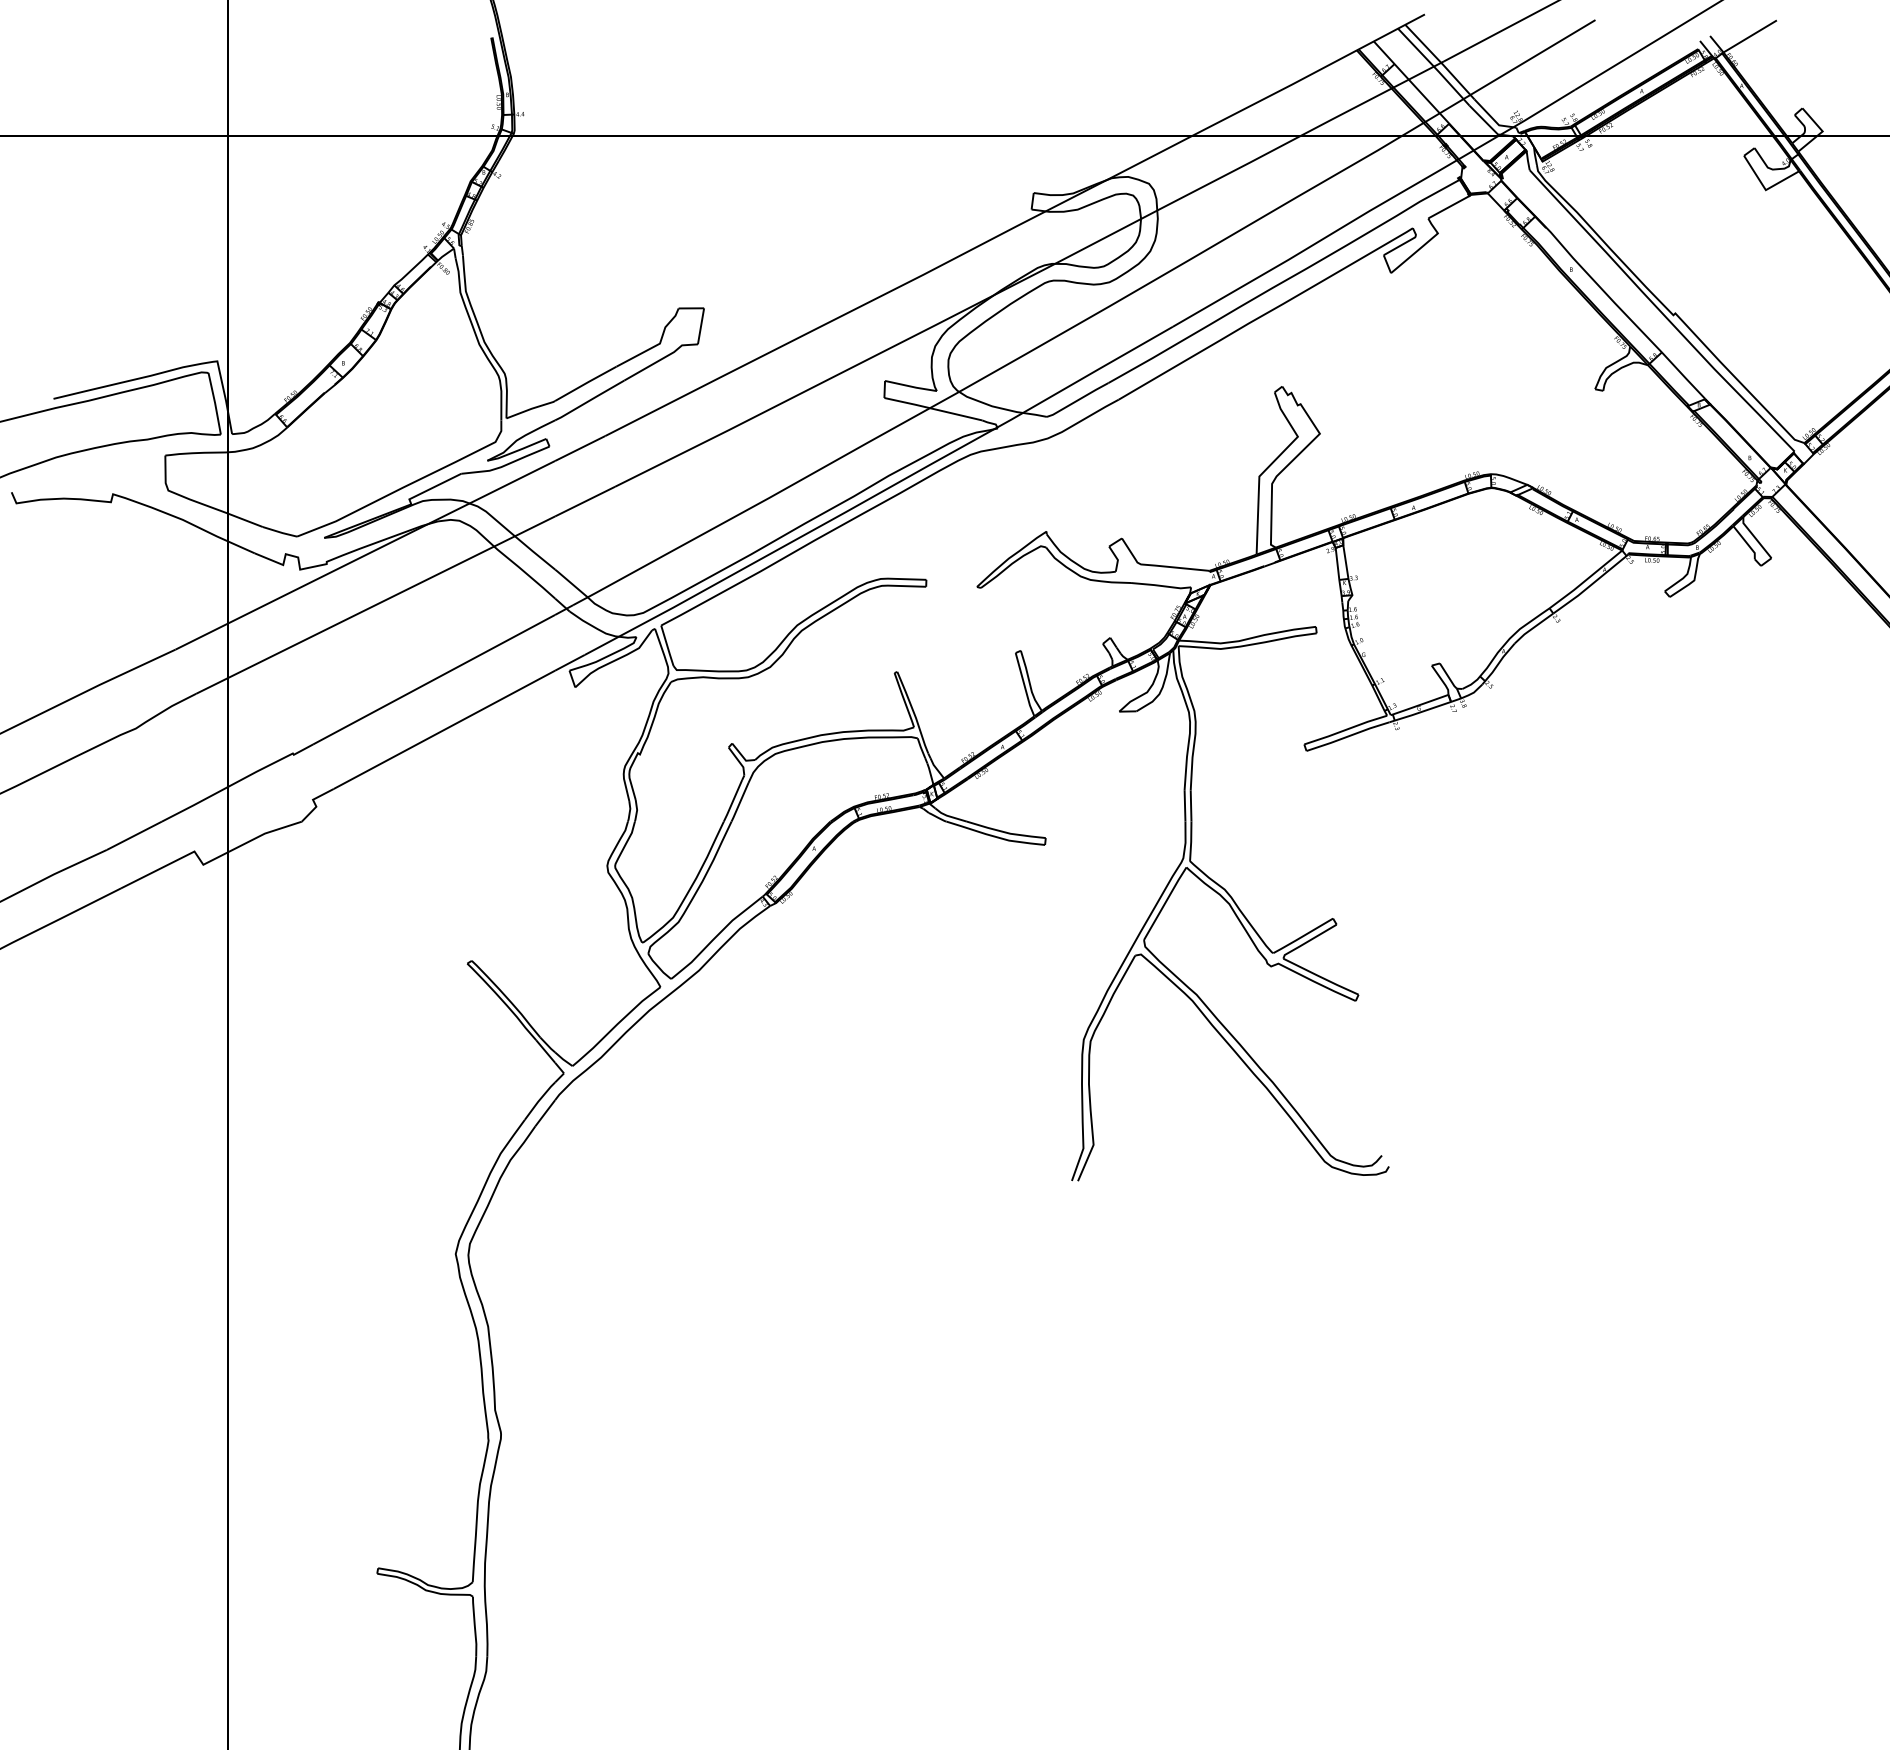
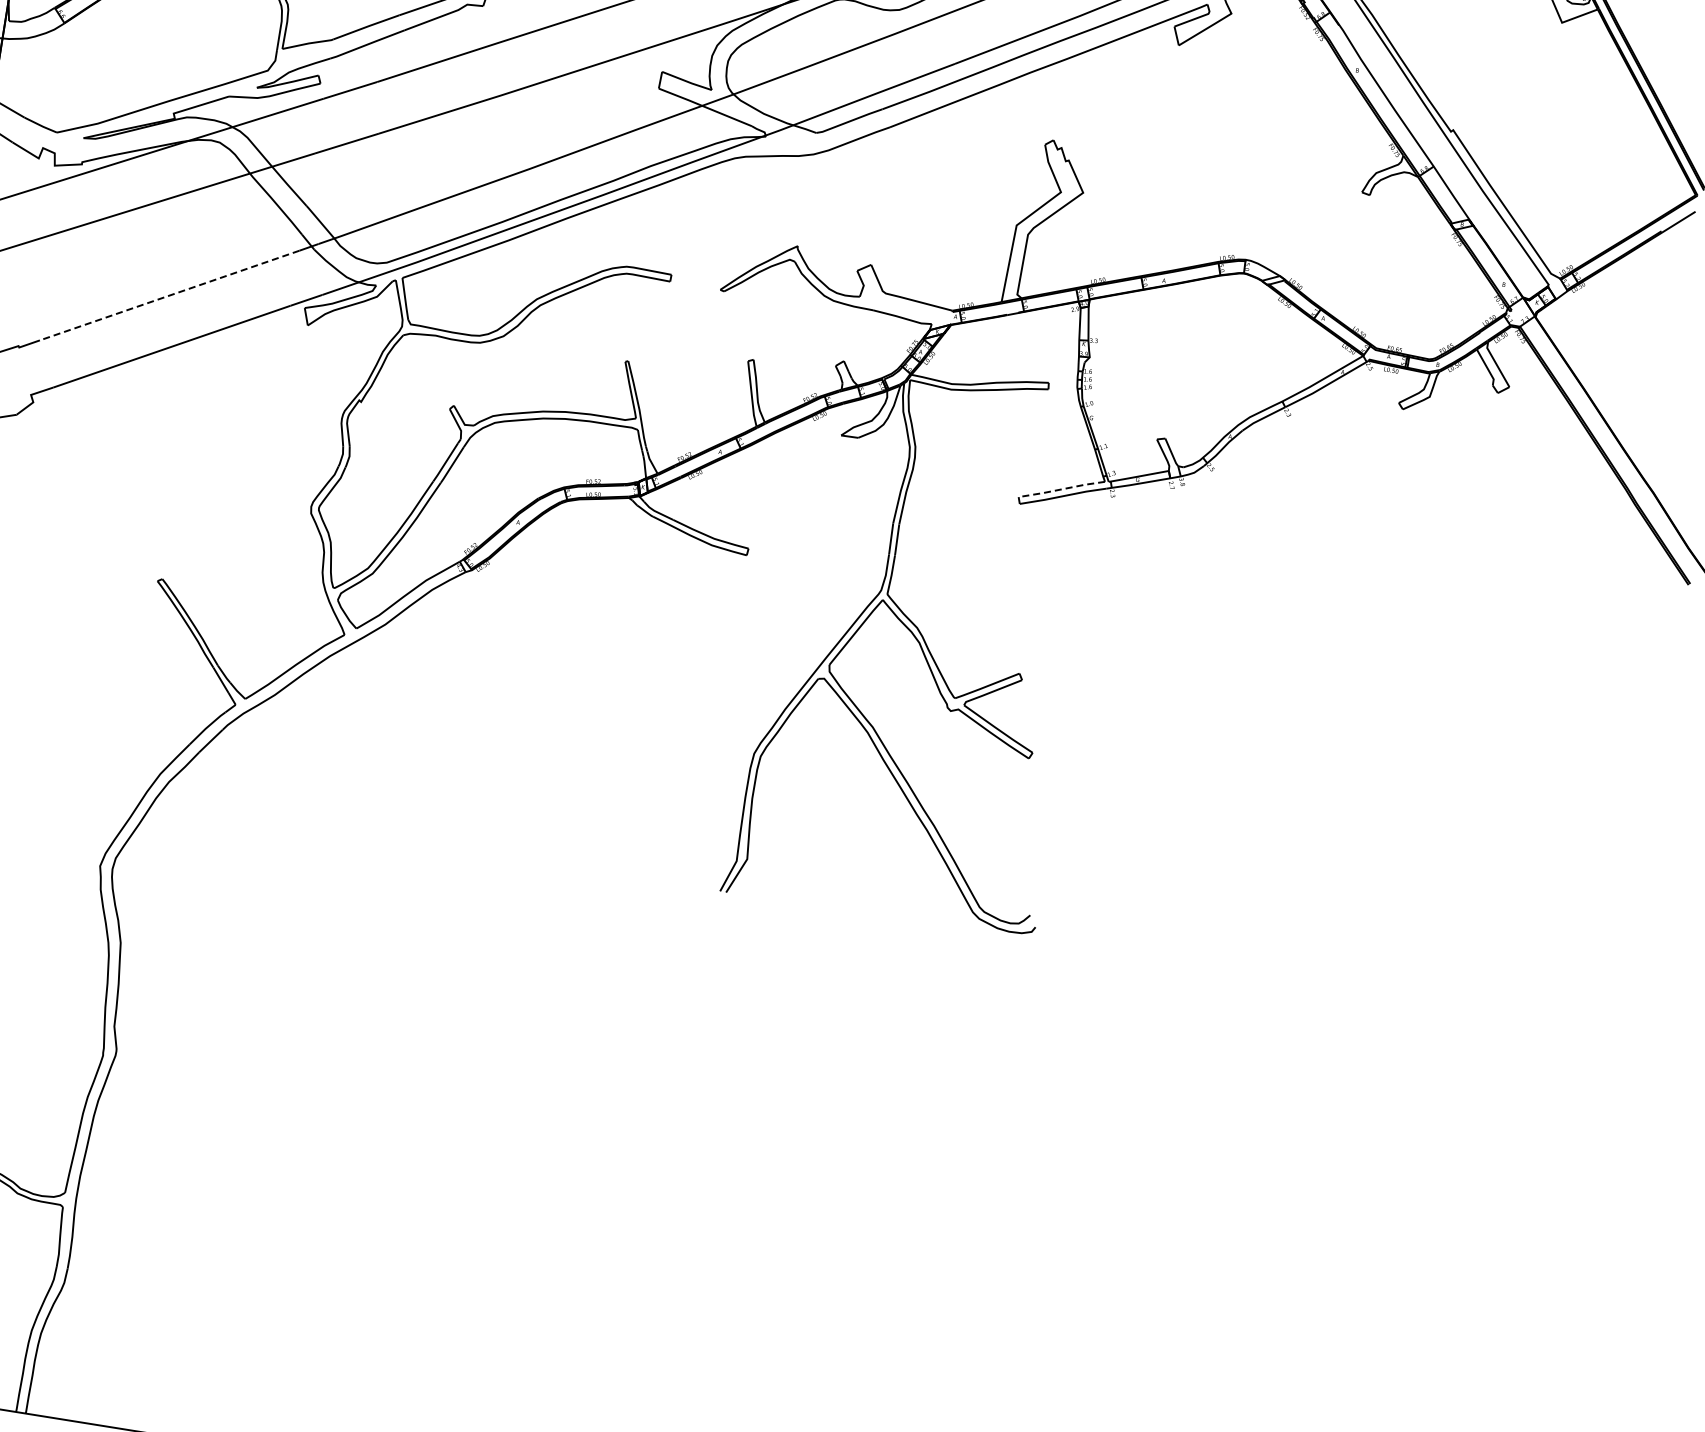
line: (433, 679) -> (169, 295), solid -> dashed
line: (1345, 730) -> (1061, 489), solid -> dashed

